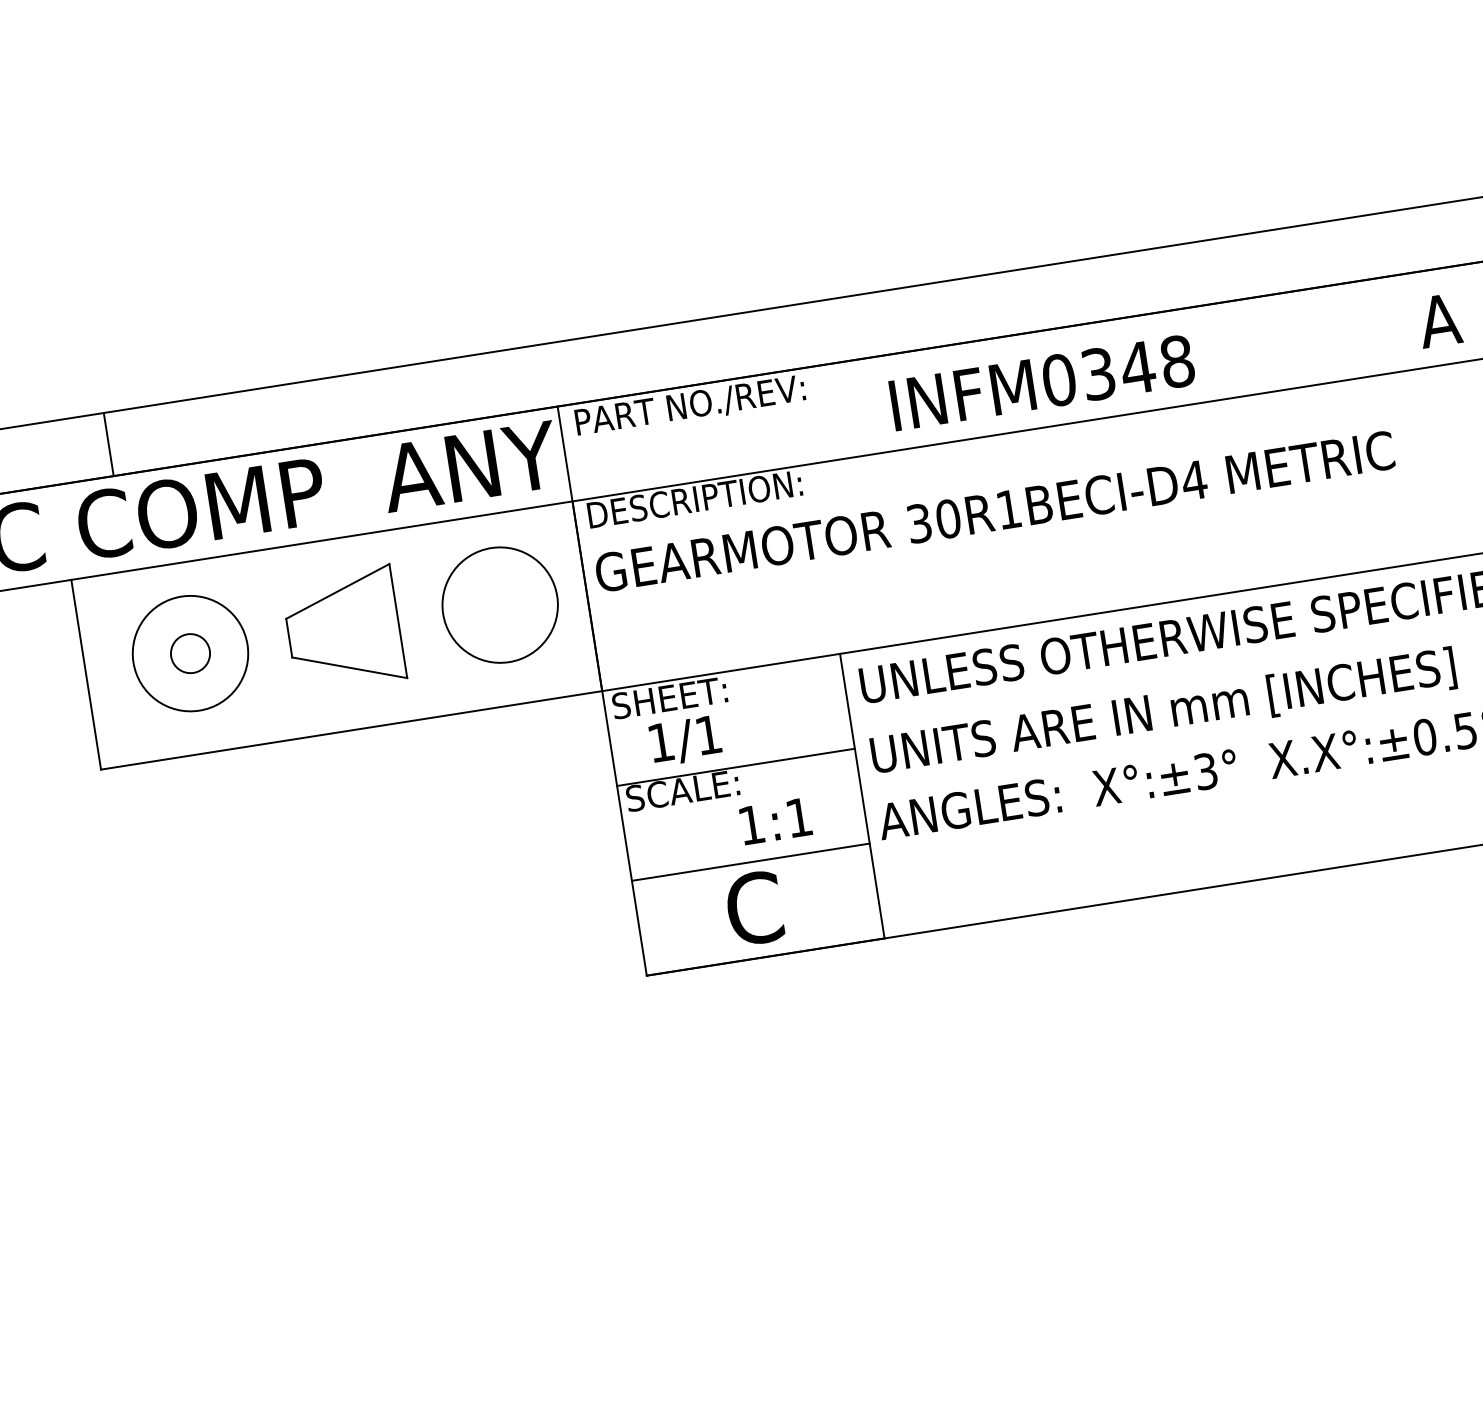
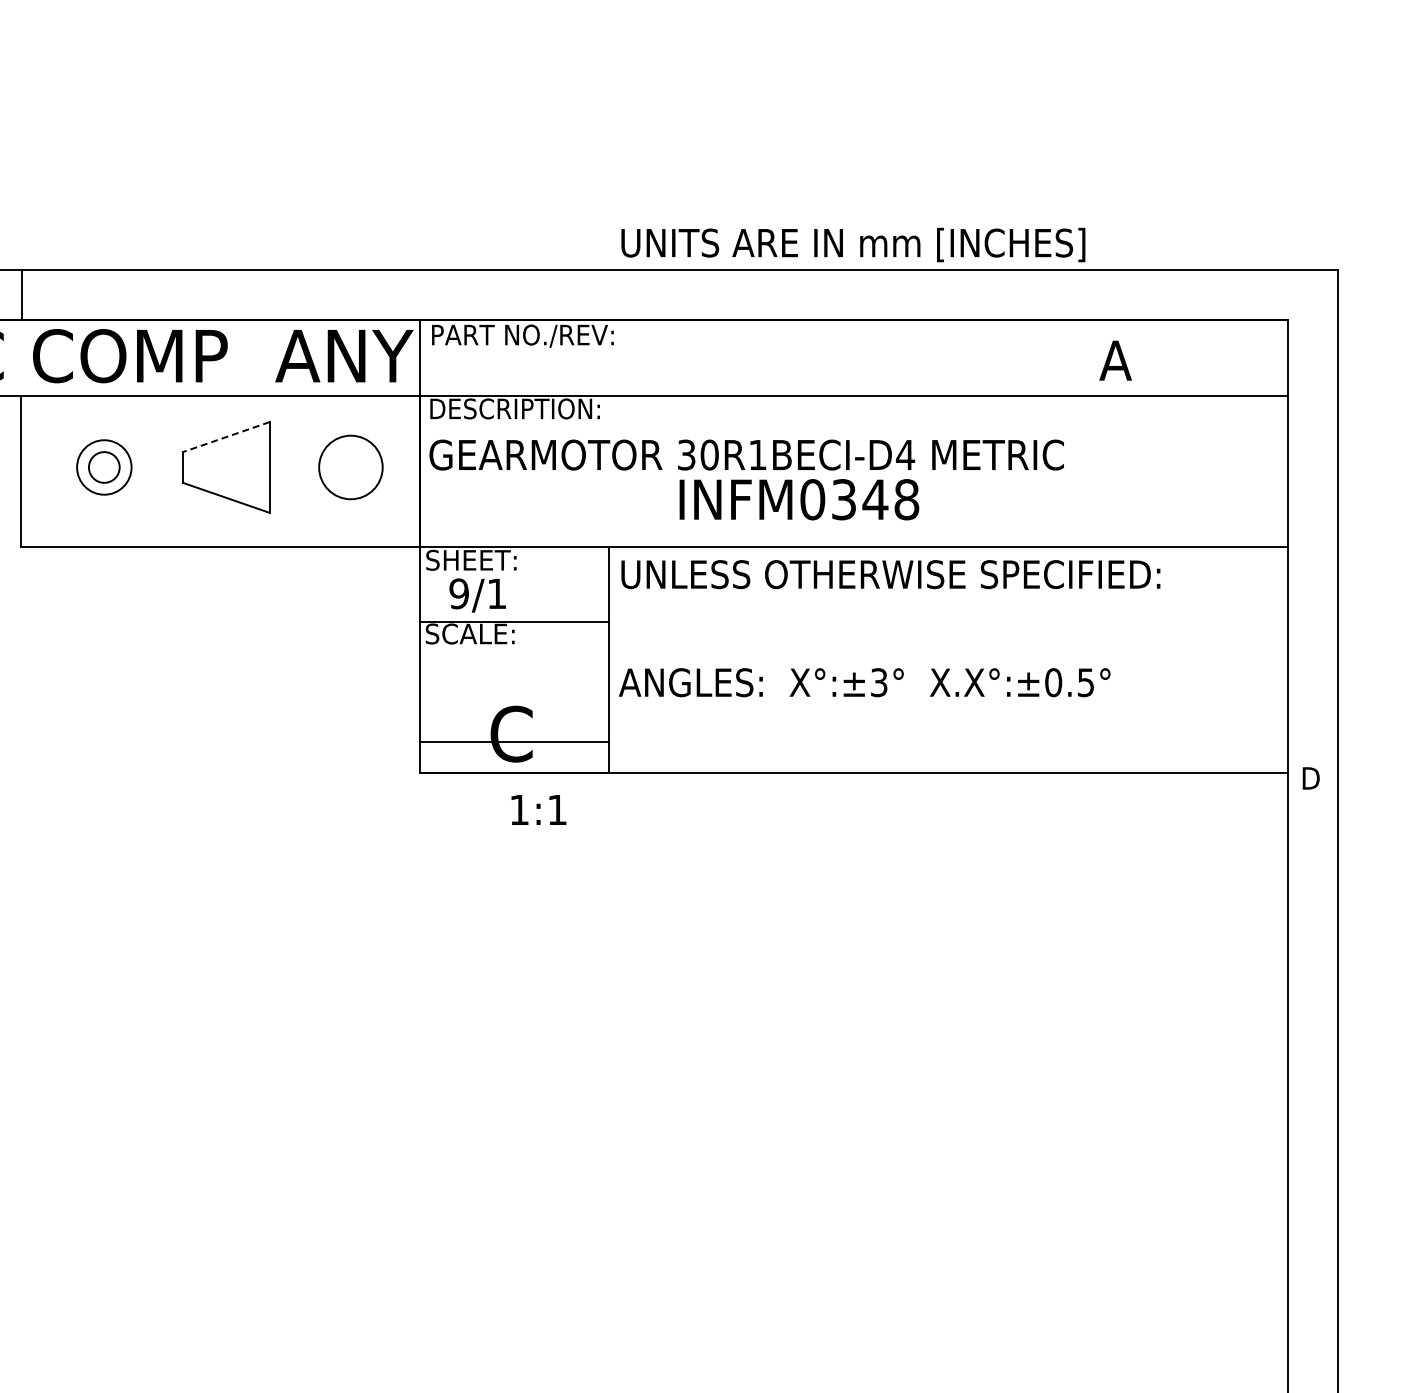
text: (1042, 382) -> (799, 499), moved
line: (109, 445) -> (22, 295), moved
line: (338, 591) -> (226, 437), solid -> dashed
circle: (499, 605) -> (350, 467), size x0.7
circle: (189, 653) -> (103, 467), size x0.6
text: (1163, 712) -> (853, 244), moved
text: (660, 742) -> (458, 593), 1/1 -> 9/1
text: (775, 820) -> (538, 809), moved
line: (750, 861) -> (514, 741), moved

